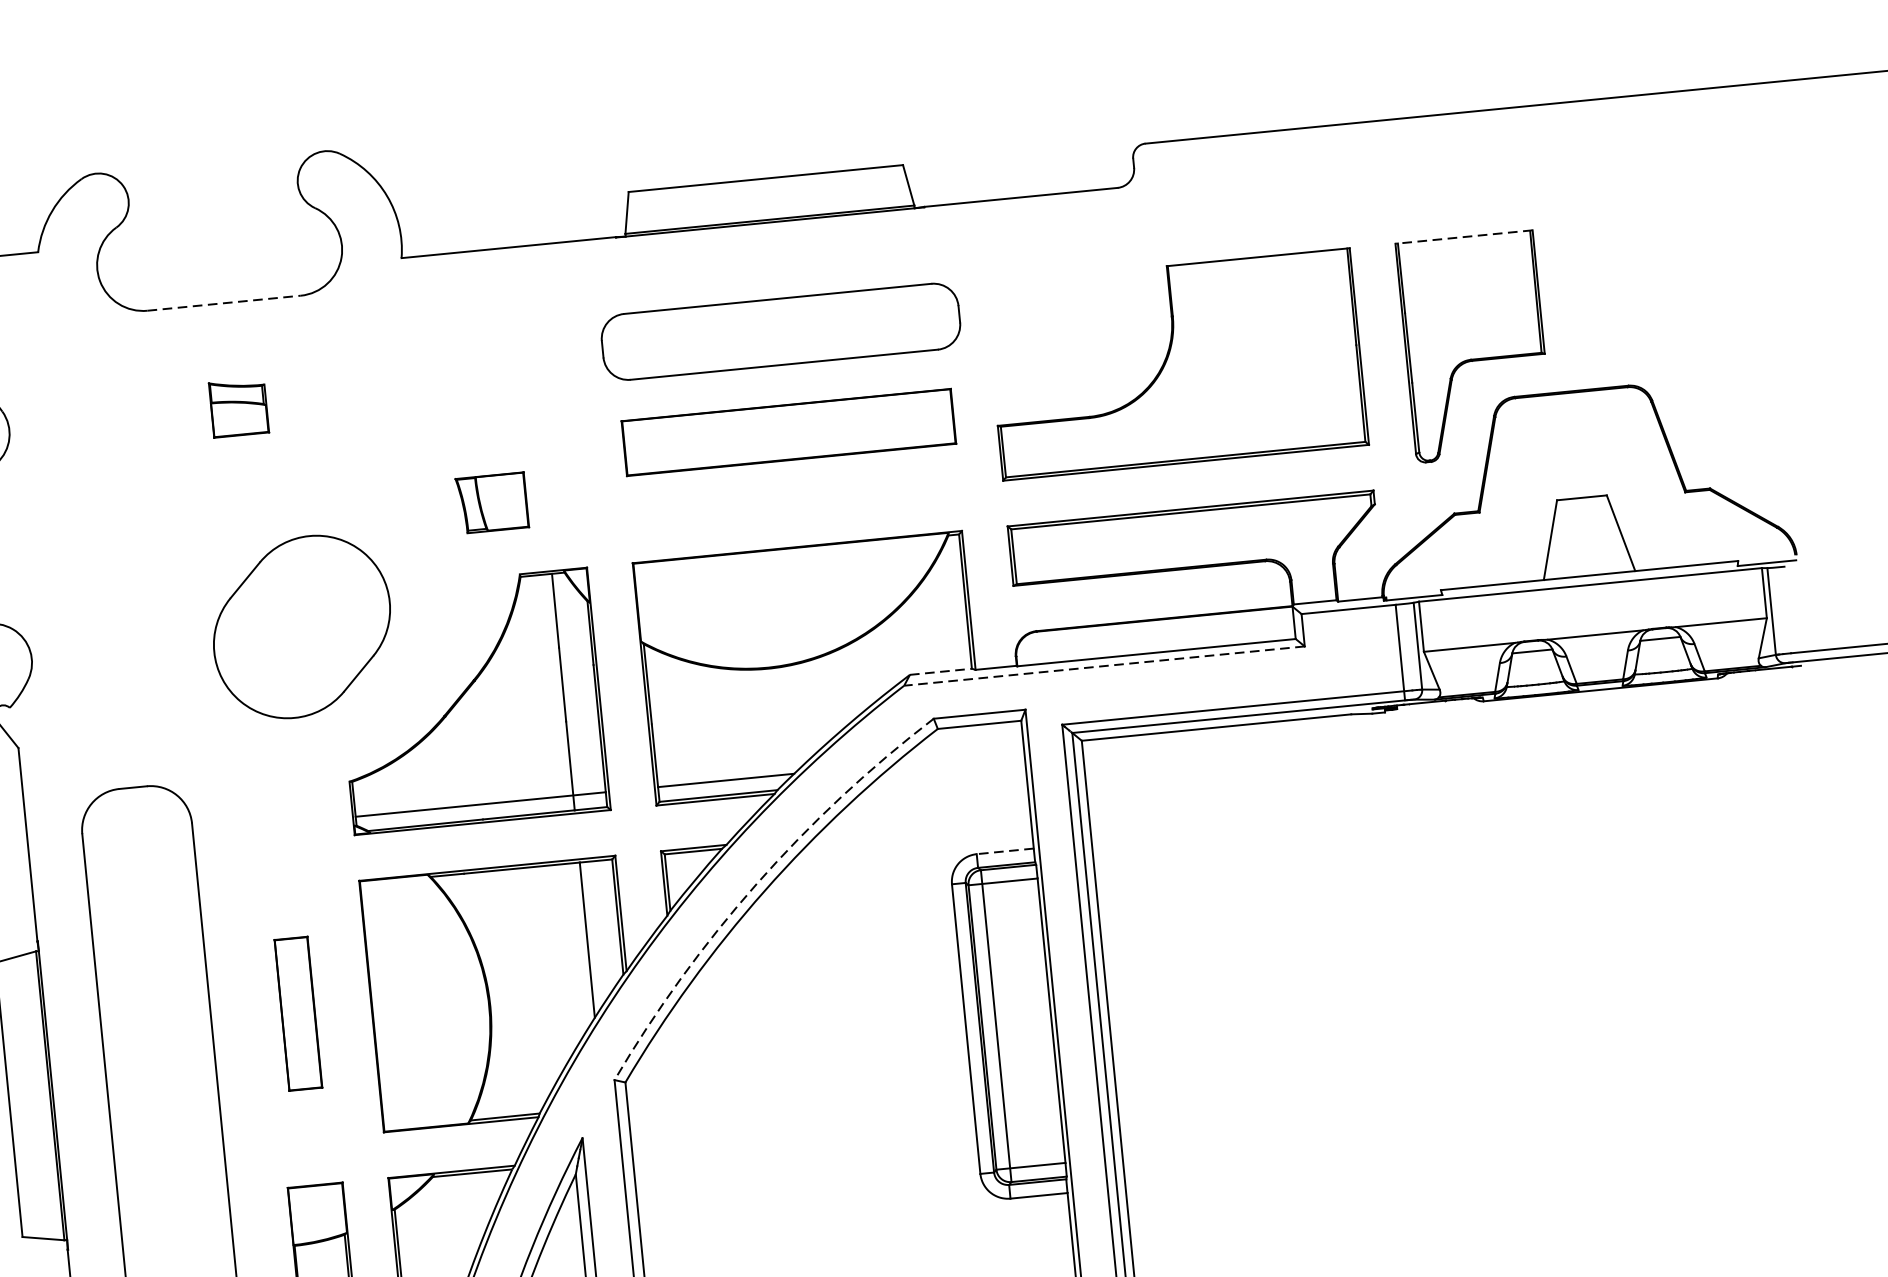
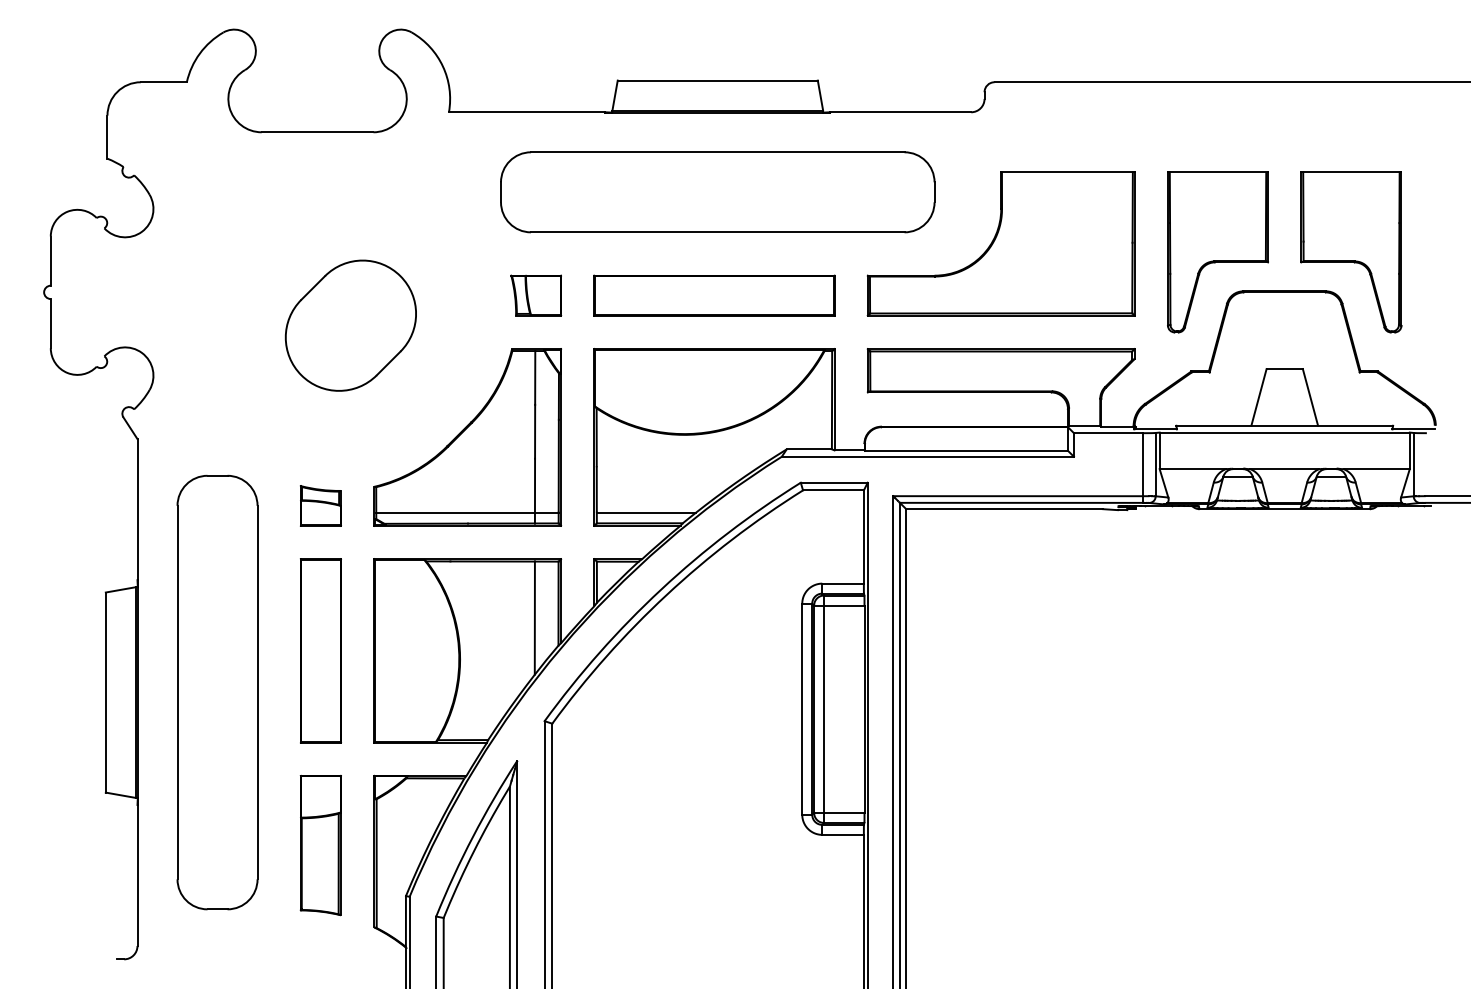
line: (1463, 237) -> (1217, 172), dashed -> solid
line: (224, 303) -> (317, 132), dashed -> solid
part: (1657, 329) -> (1351, 252), added
part: (780, 332) -> (717, 192), size x1.67
part: (238, 407) -> (320, 505), moved
part: (788, 432) -> (714, 295), moved
part: (492, 502) -> (536, 295), moved
part: (301, 626) -> (350, 325), moved
line: (1103, 665) -> (927, 456), dashed -> solid
line: (941, 671) -> (809, 449), dashed -> solid
line: (1005, 851) -> (843, 583), dashed -> solid
arc: (757, 883) -> (661, 589), dashed -> solid
part: (297, 1013) -> (320, 650), size x1.67

